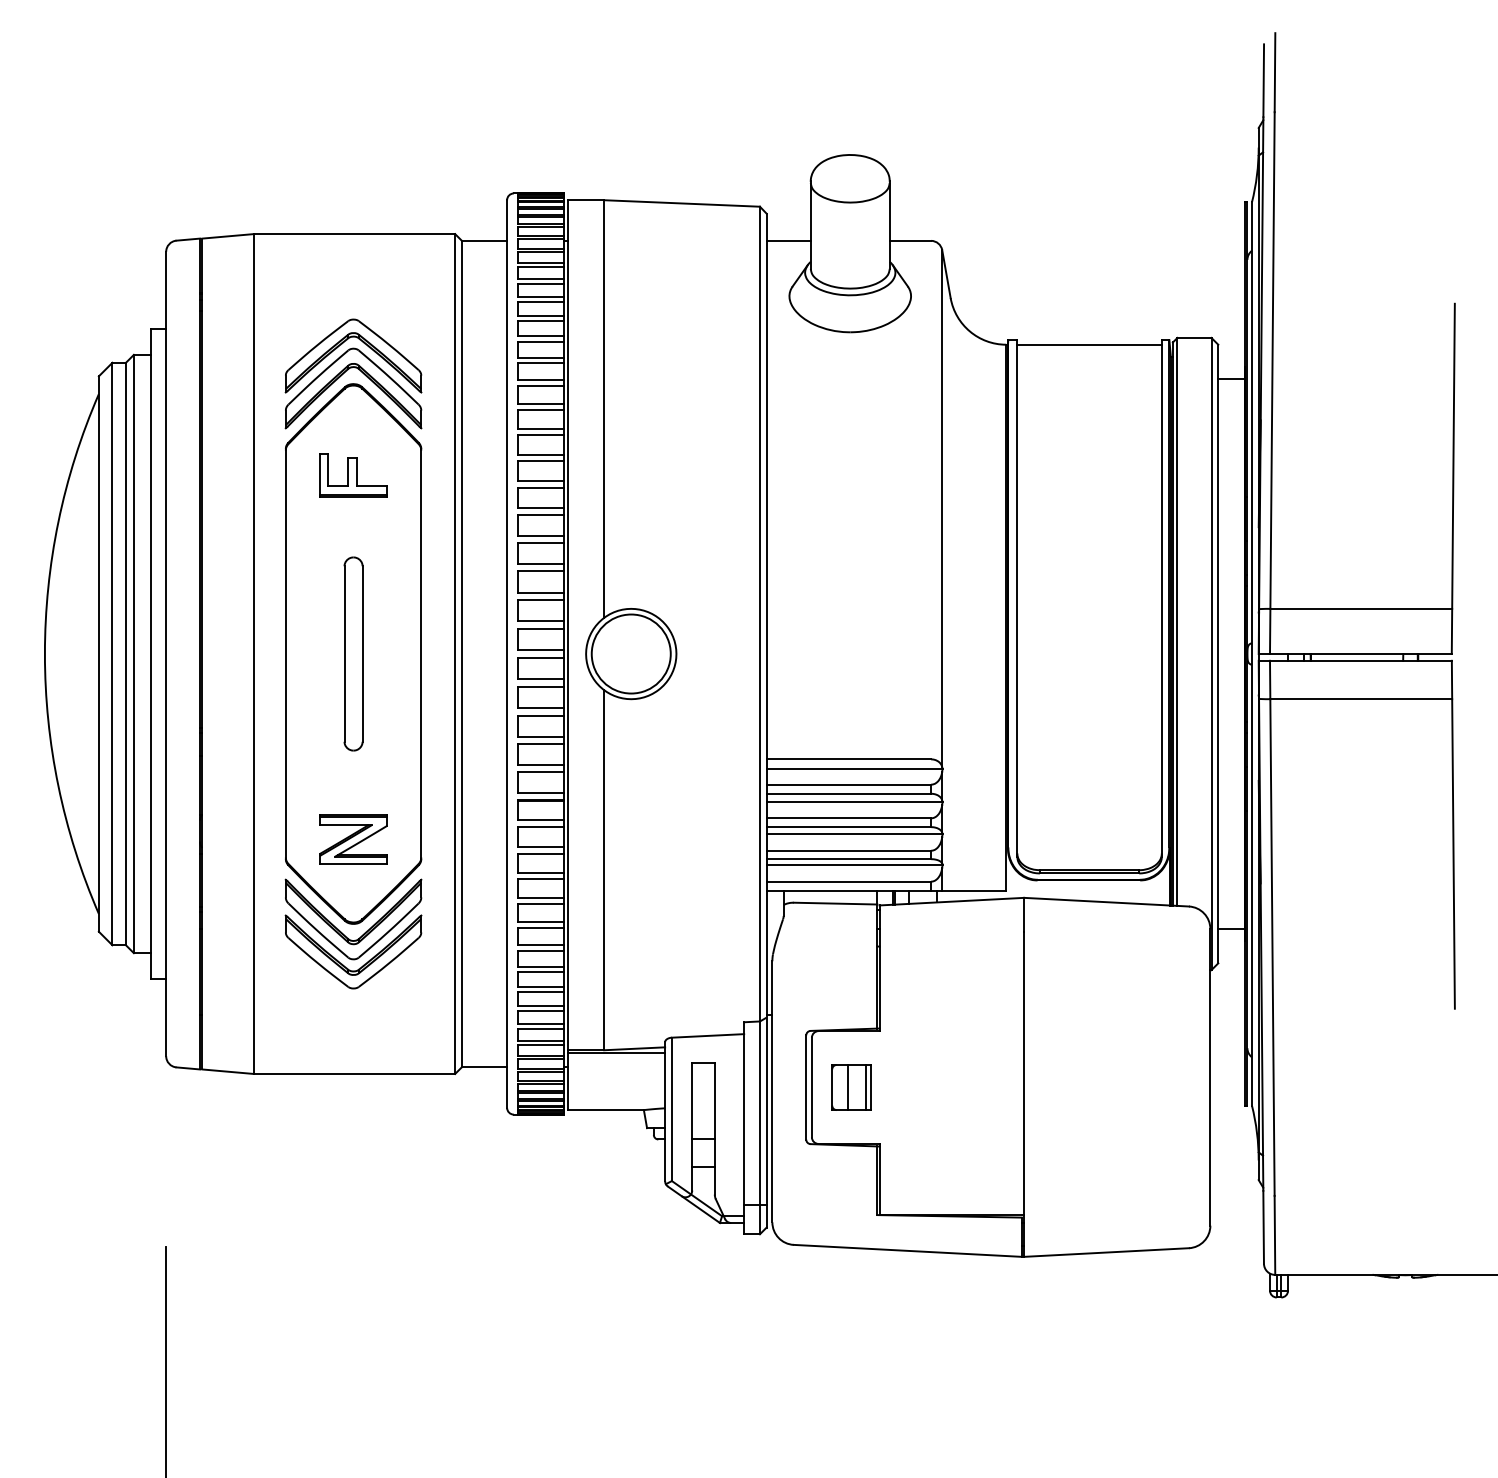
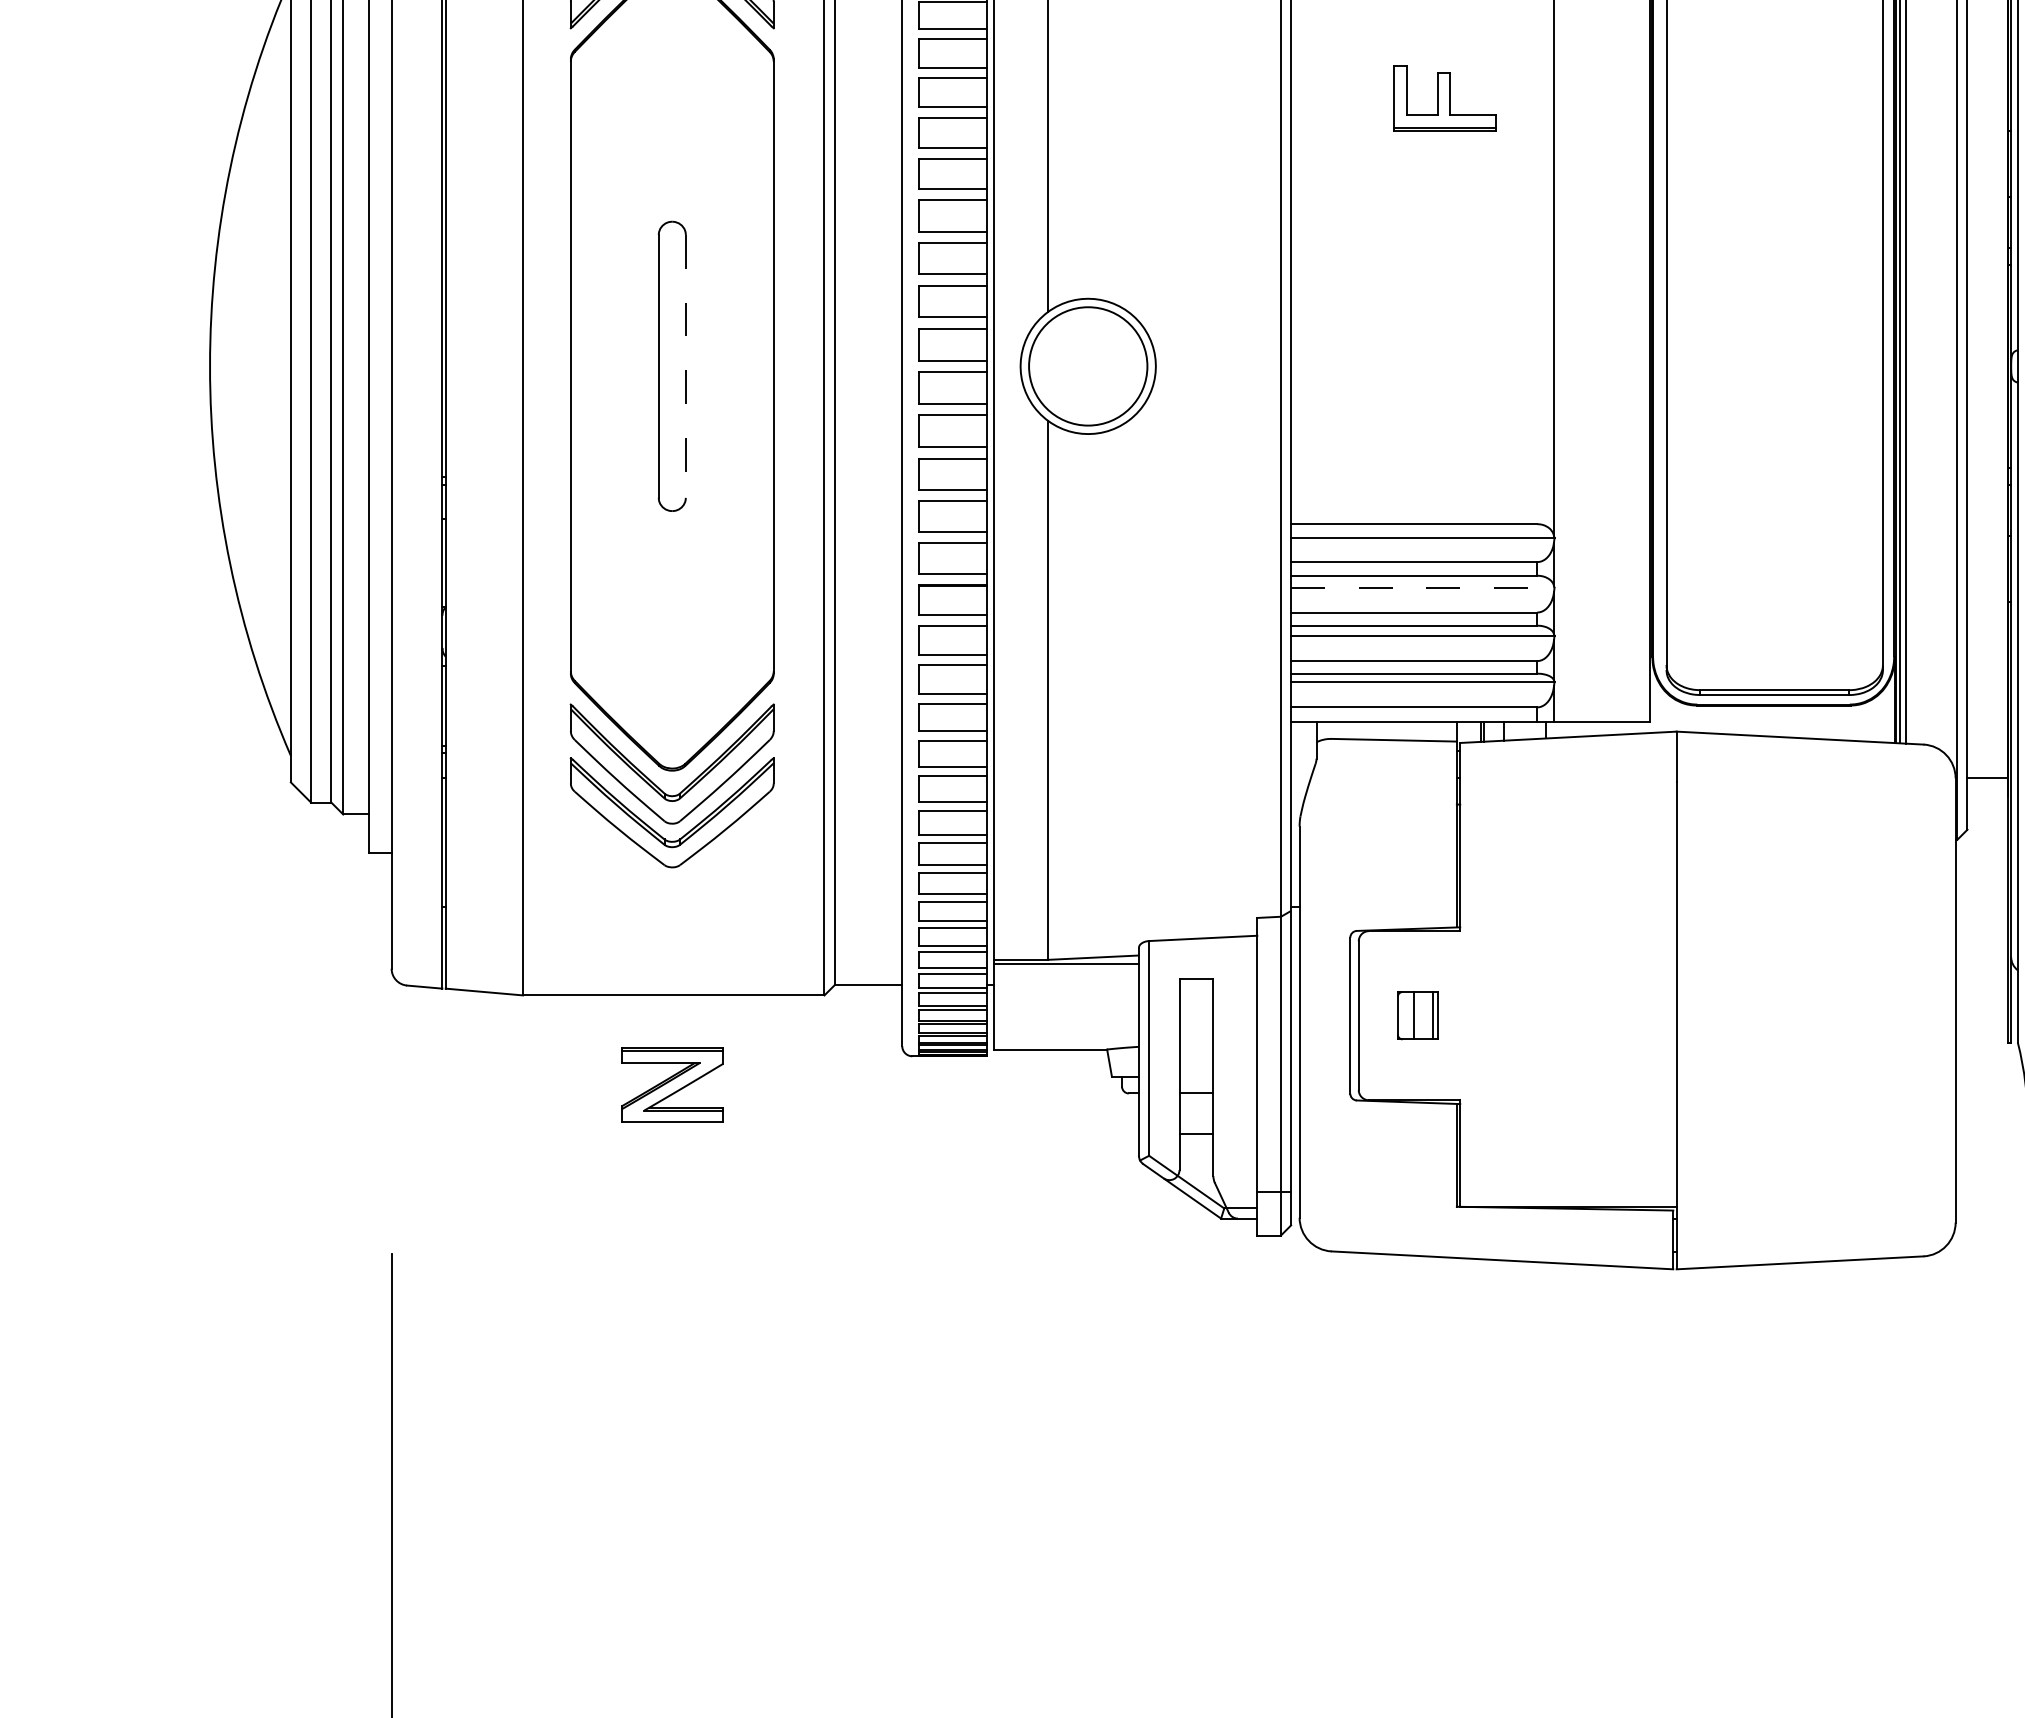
part: (353, 475) -> (1445, 99), moved
line: (362, 654) -> (685, 367), solid -> dashed
line: (854, 801) -> (1422, 587), solid -> dashed
part: (353, 839) -> (672, 1084), moved
part: (851, 1087) -> (1418, 1015), size x0.7

